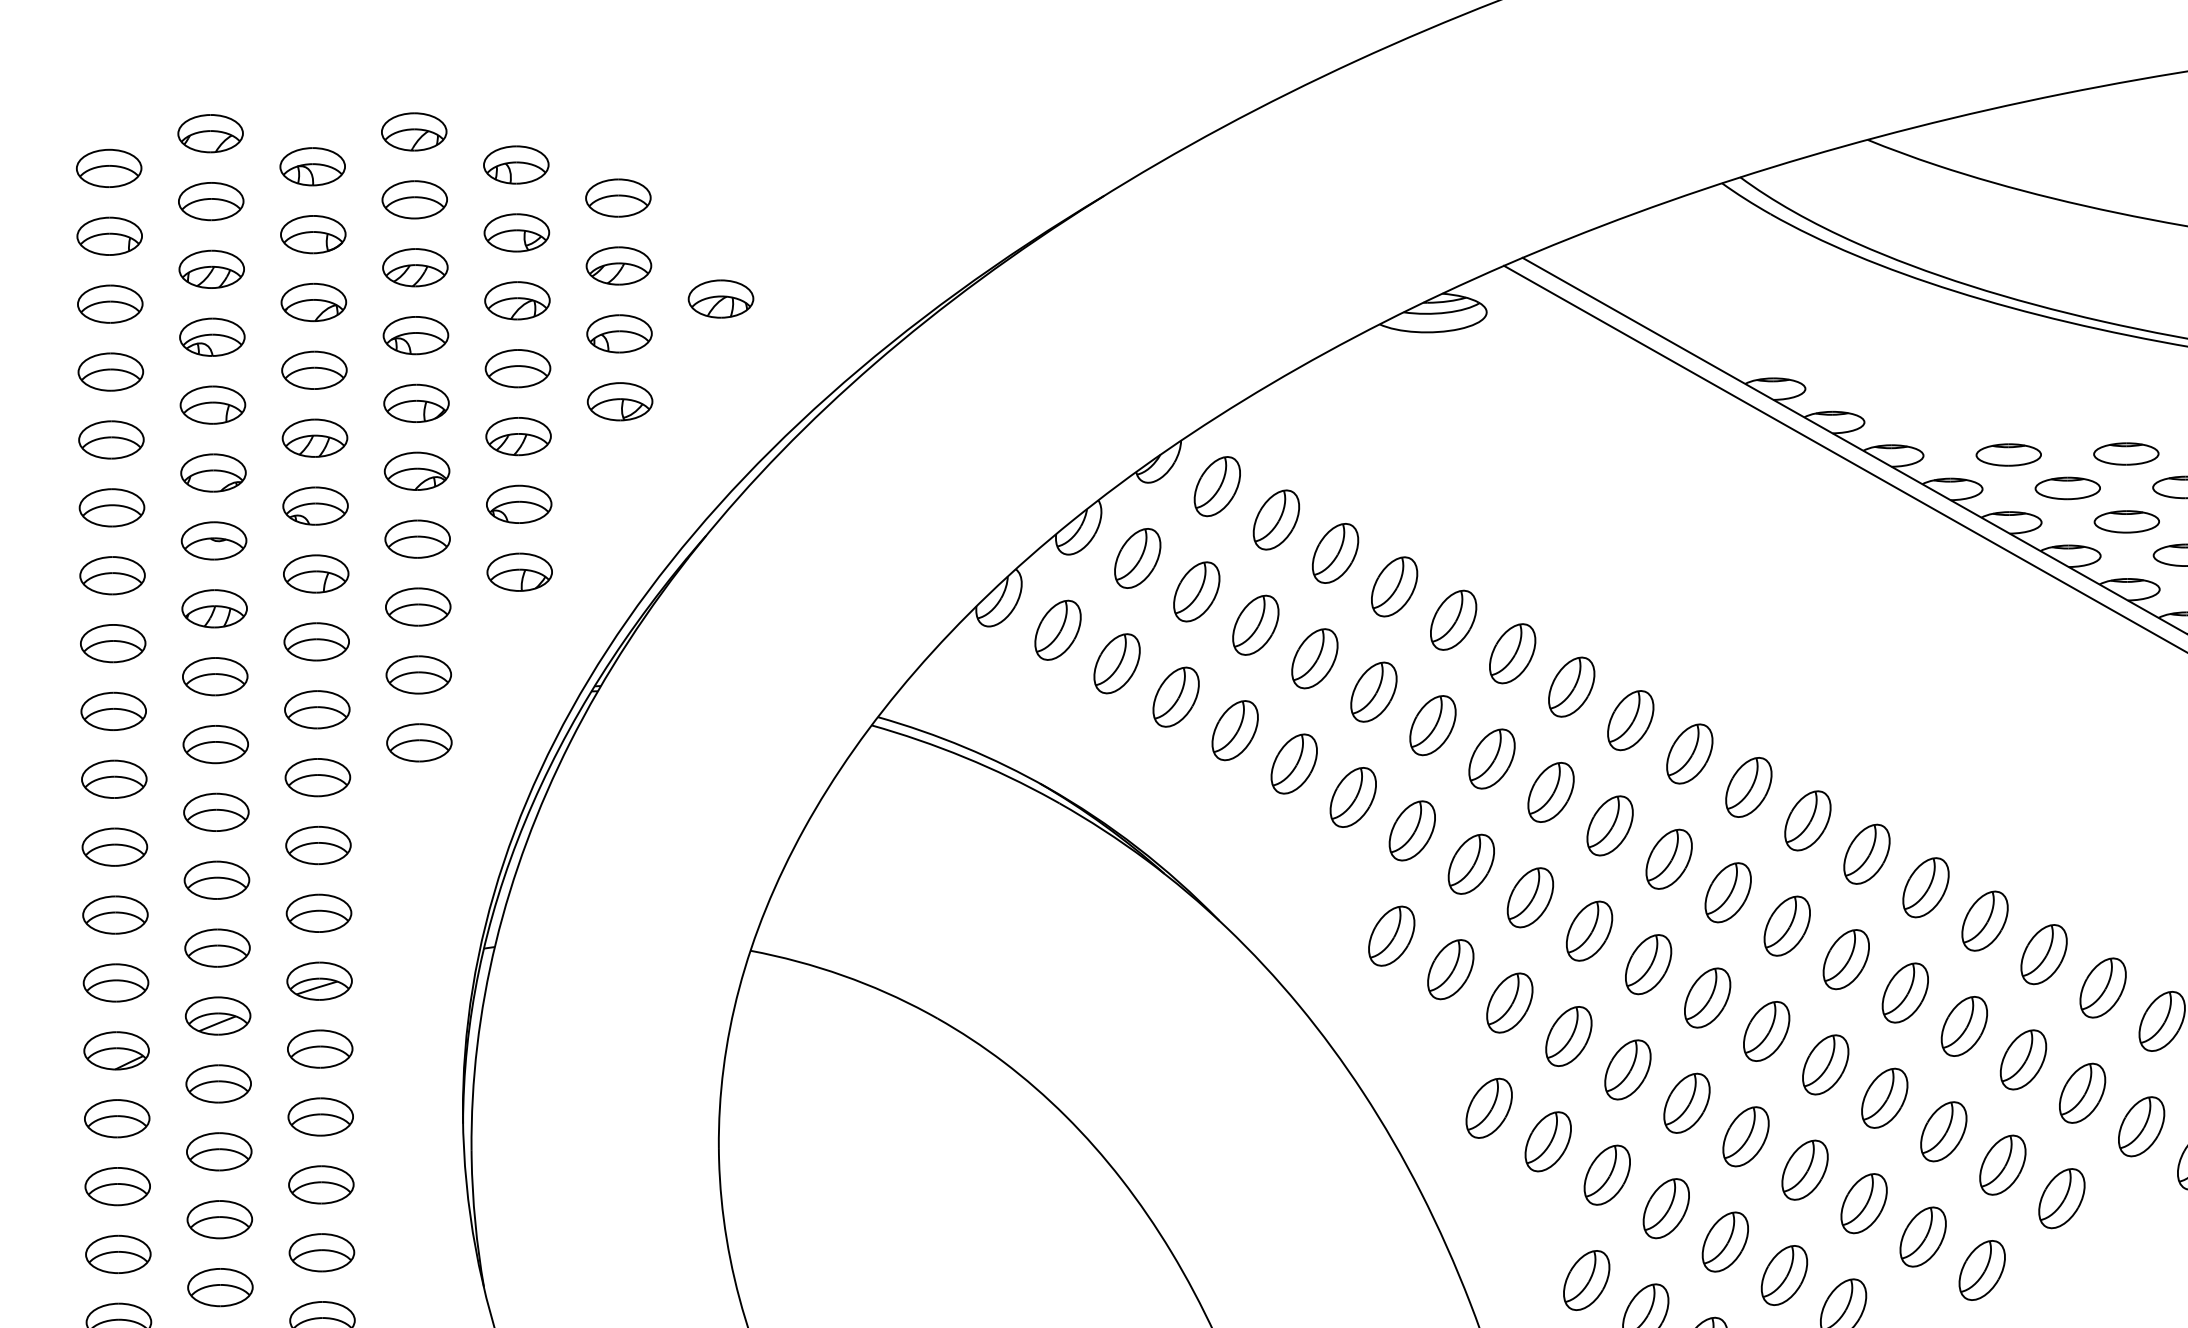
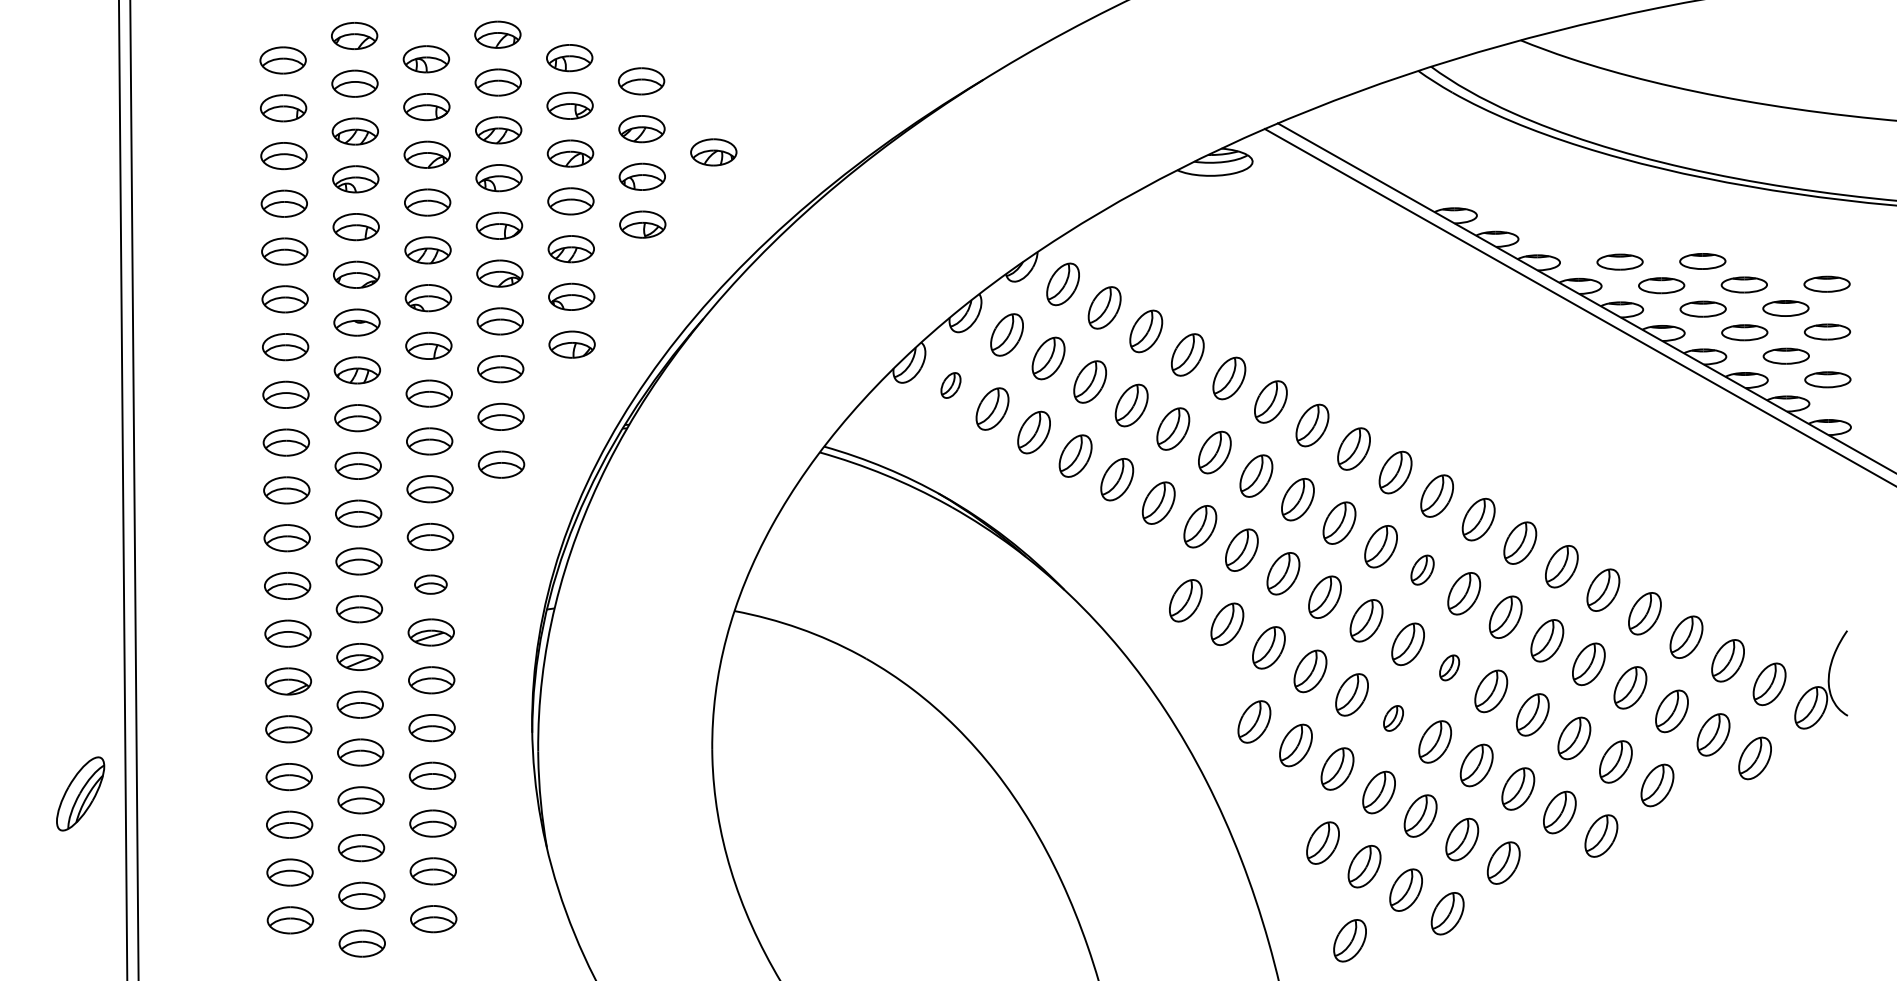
part: (1057, 630) -> (950, 385), size x0.6
part: (1728, 891) -> (1422, 569), size x0.7
part: (318, 913) -> (430, 584), size x0.7
part: (1766, 1030) -> (1449, 667), size x0.6
part: (1686, 1103) -> (1393, 718), size x0.6

